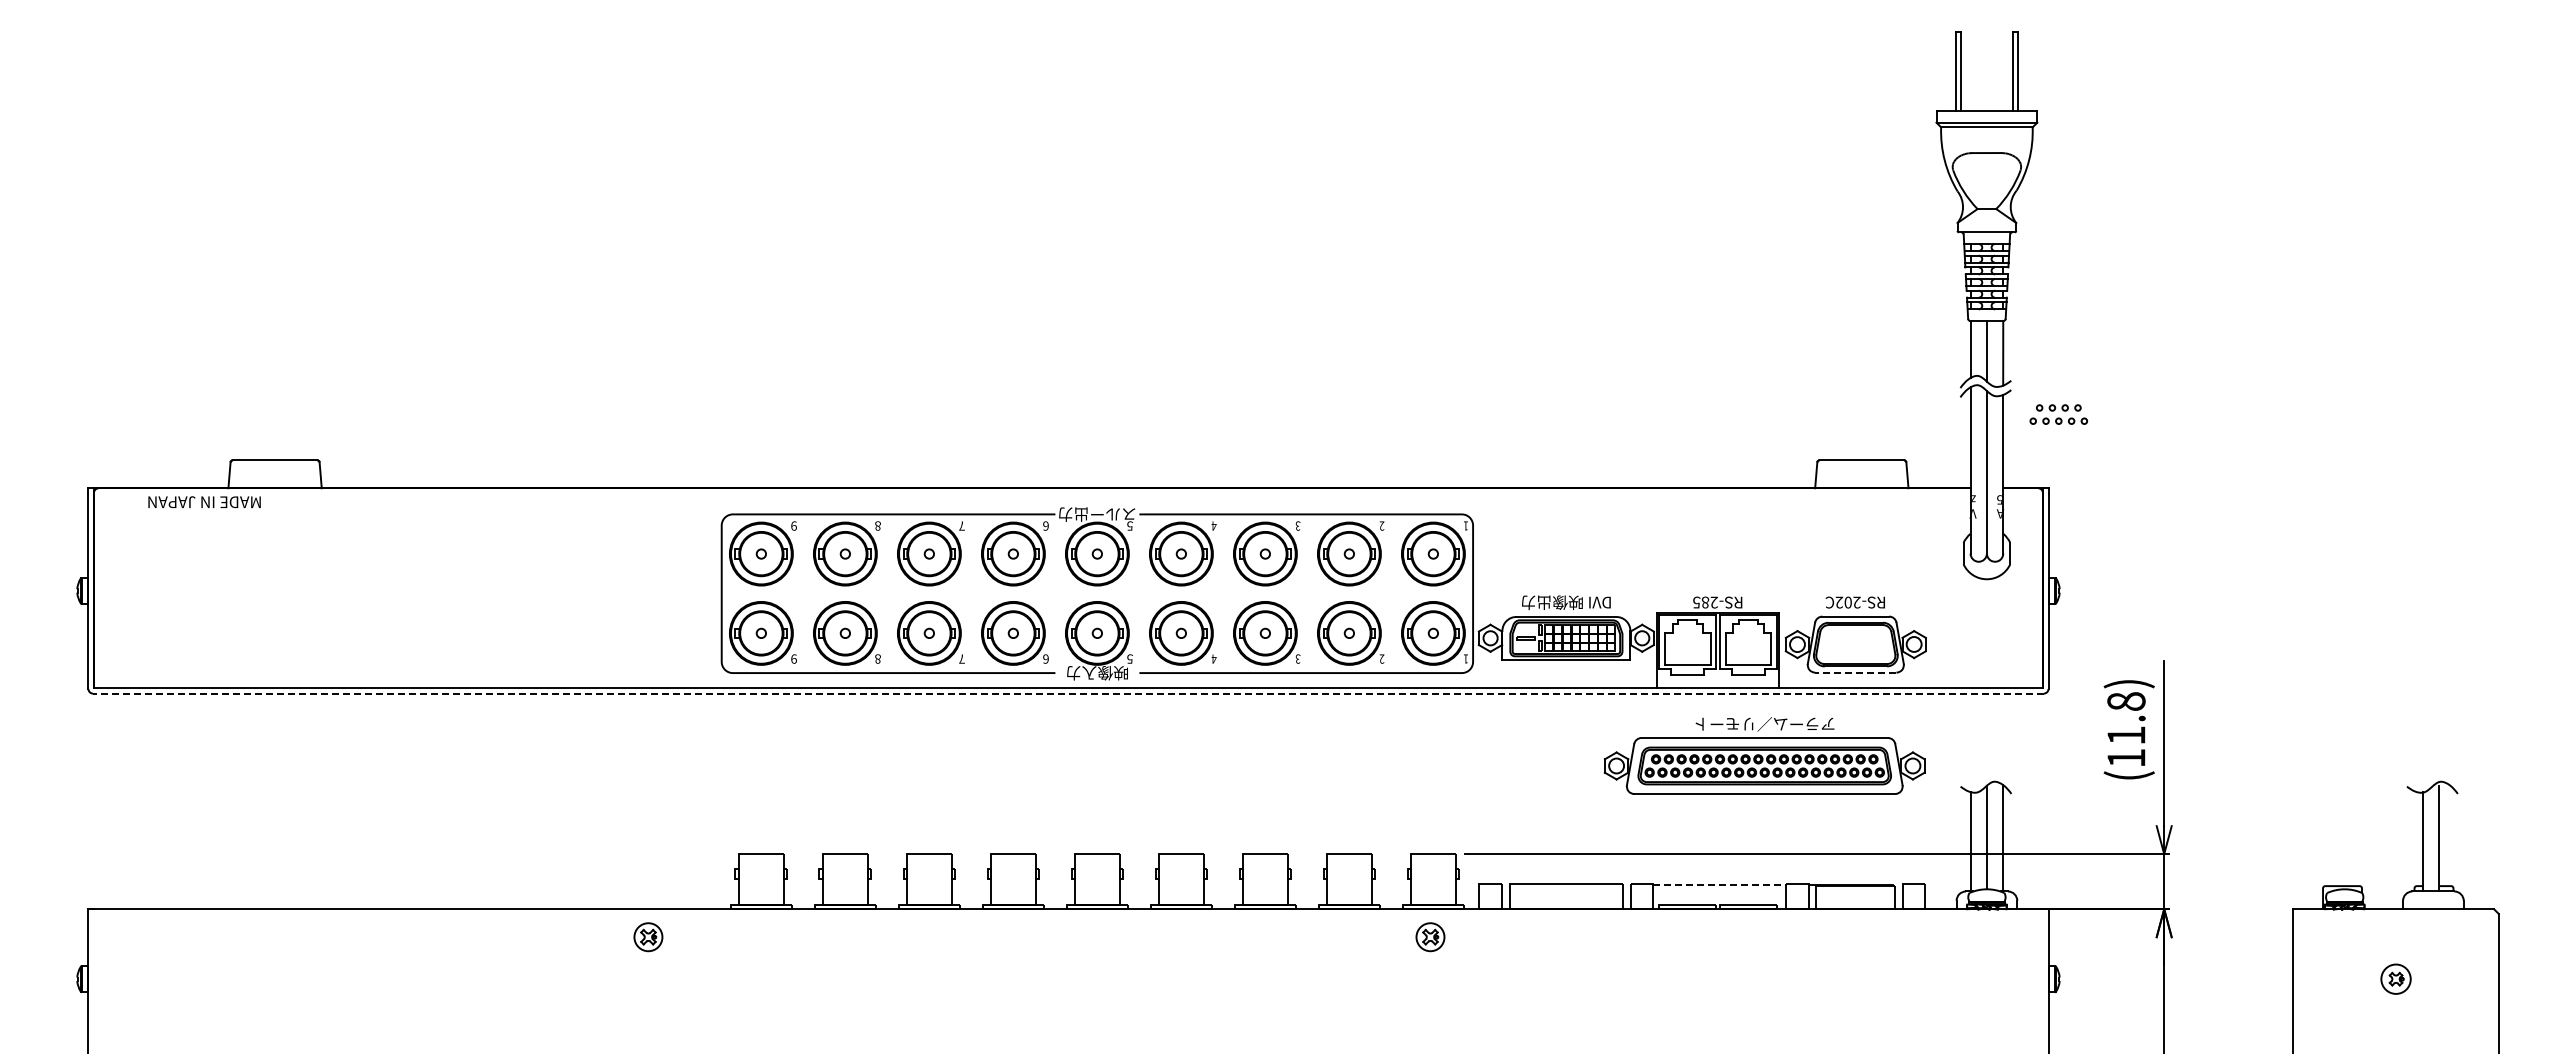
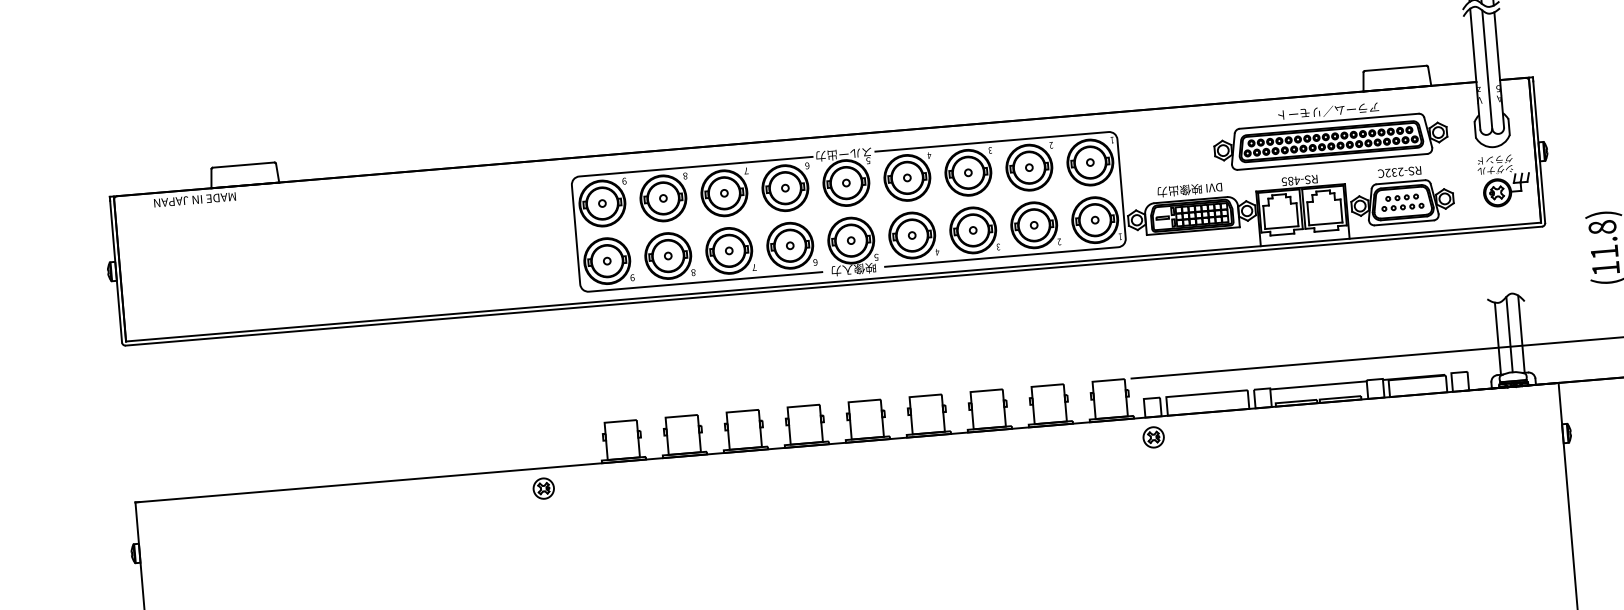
part: (2058, 414) -> (1402, 202), moved
text: (1714, 602) -> (1297, 180), RS-285 -> RS-485
text: (1847, 602) -> (1393, 172), RS-202C -> RS-232C
part: (1997, 626) -> (1504, 180), added
line: (1855, 672) -> (1404, 222), dashed -> solid
line: (1067, 693) -> (833, 286), dashed -> solid
part: (1764, 755) -> (1330, 133), moved
line: (1720, 885) -> (1319, 385), dashed -> solid
part: (1430, 937) -> (1153, 437), moved

